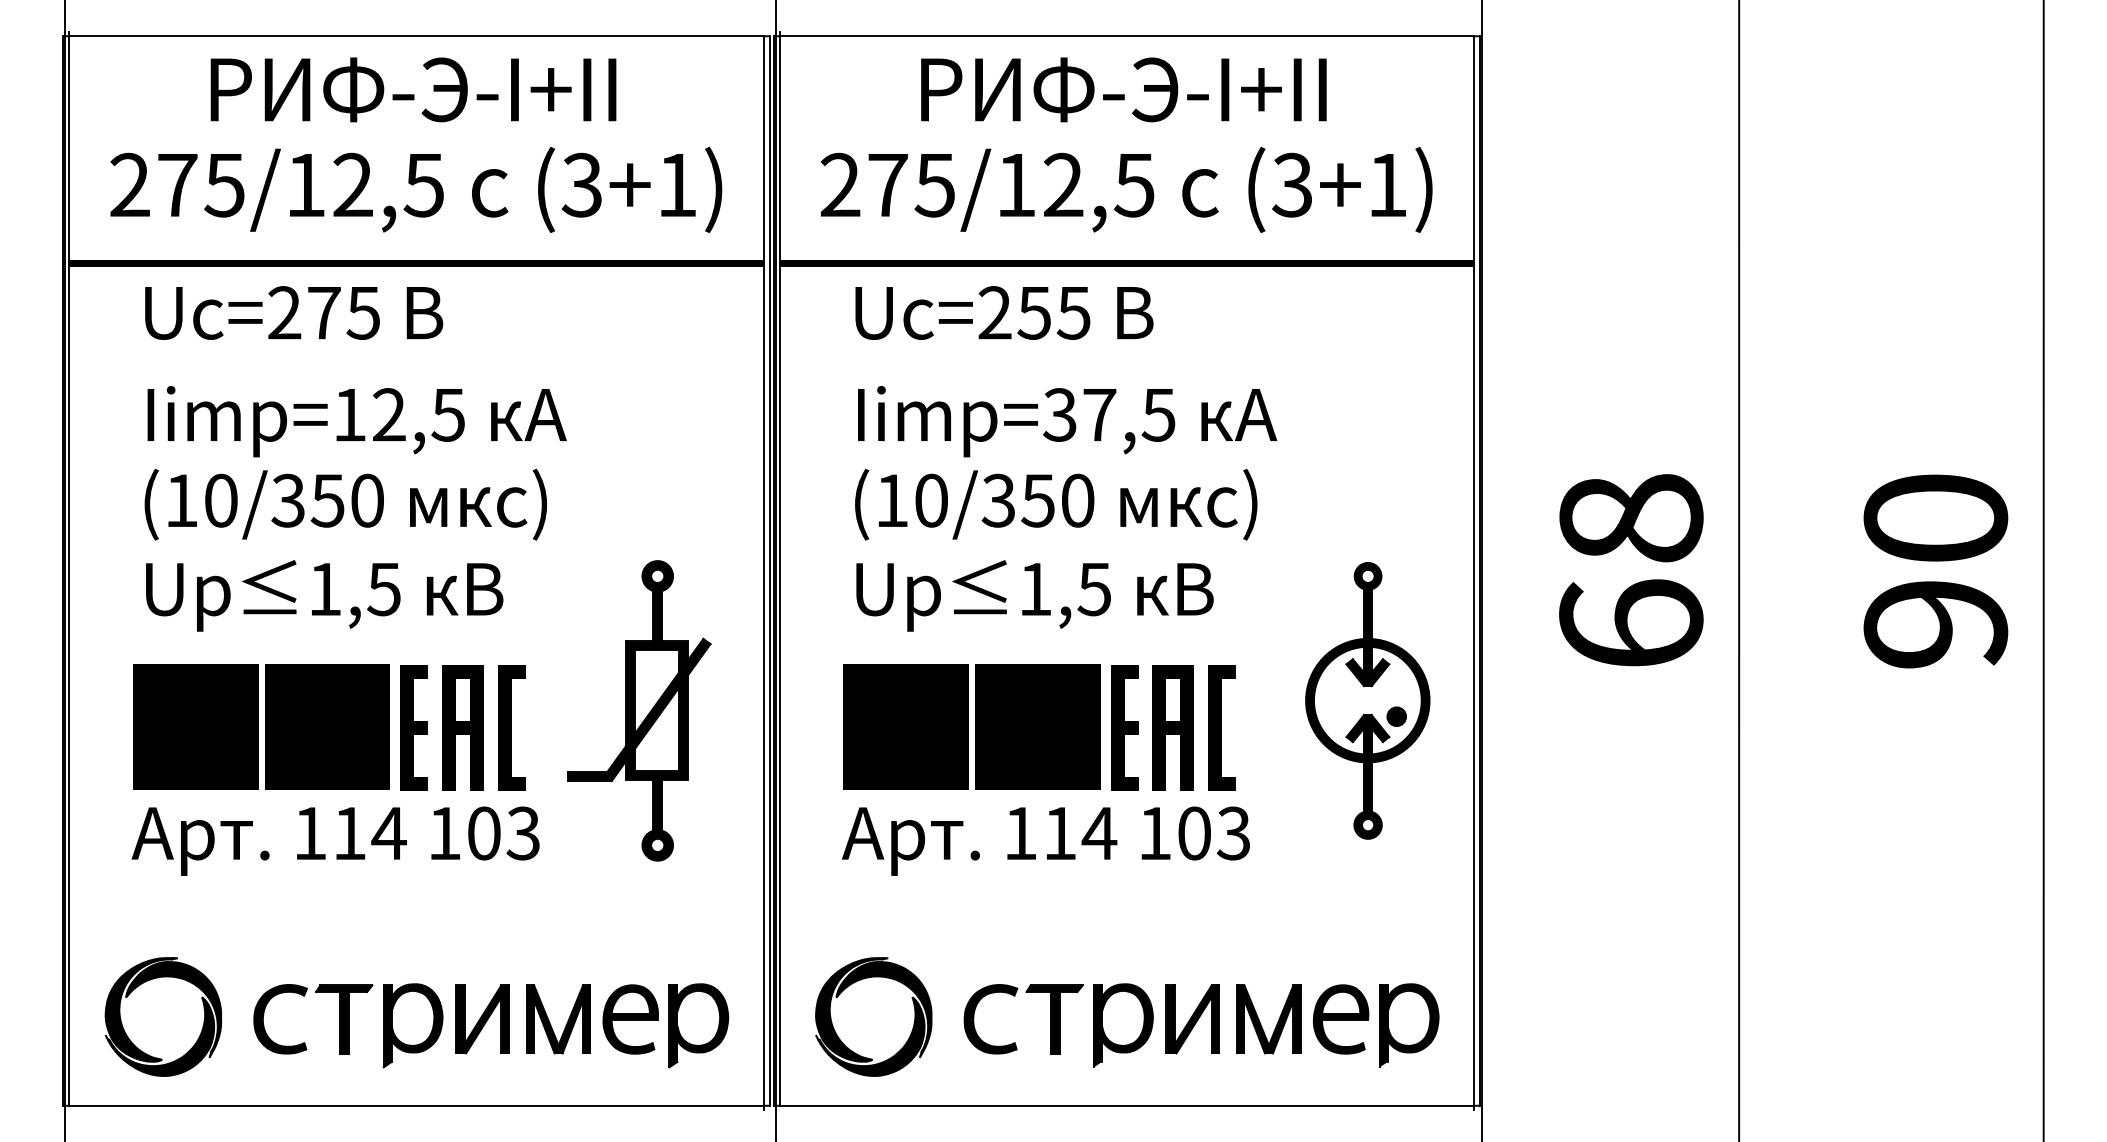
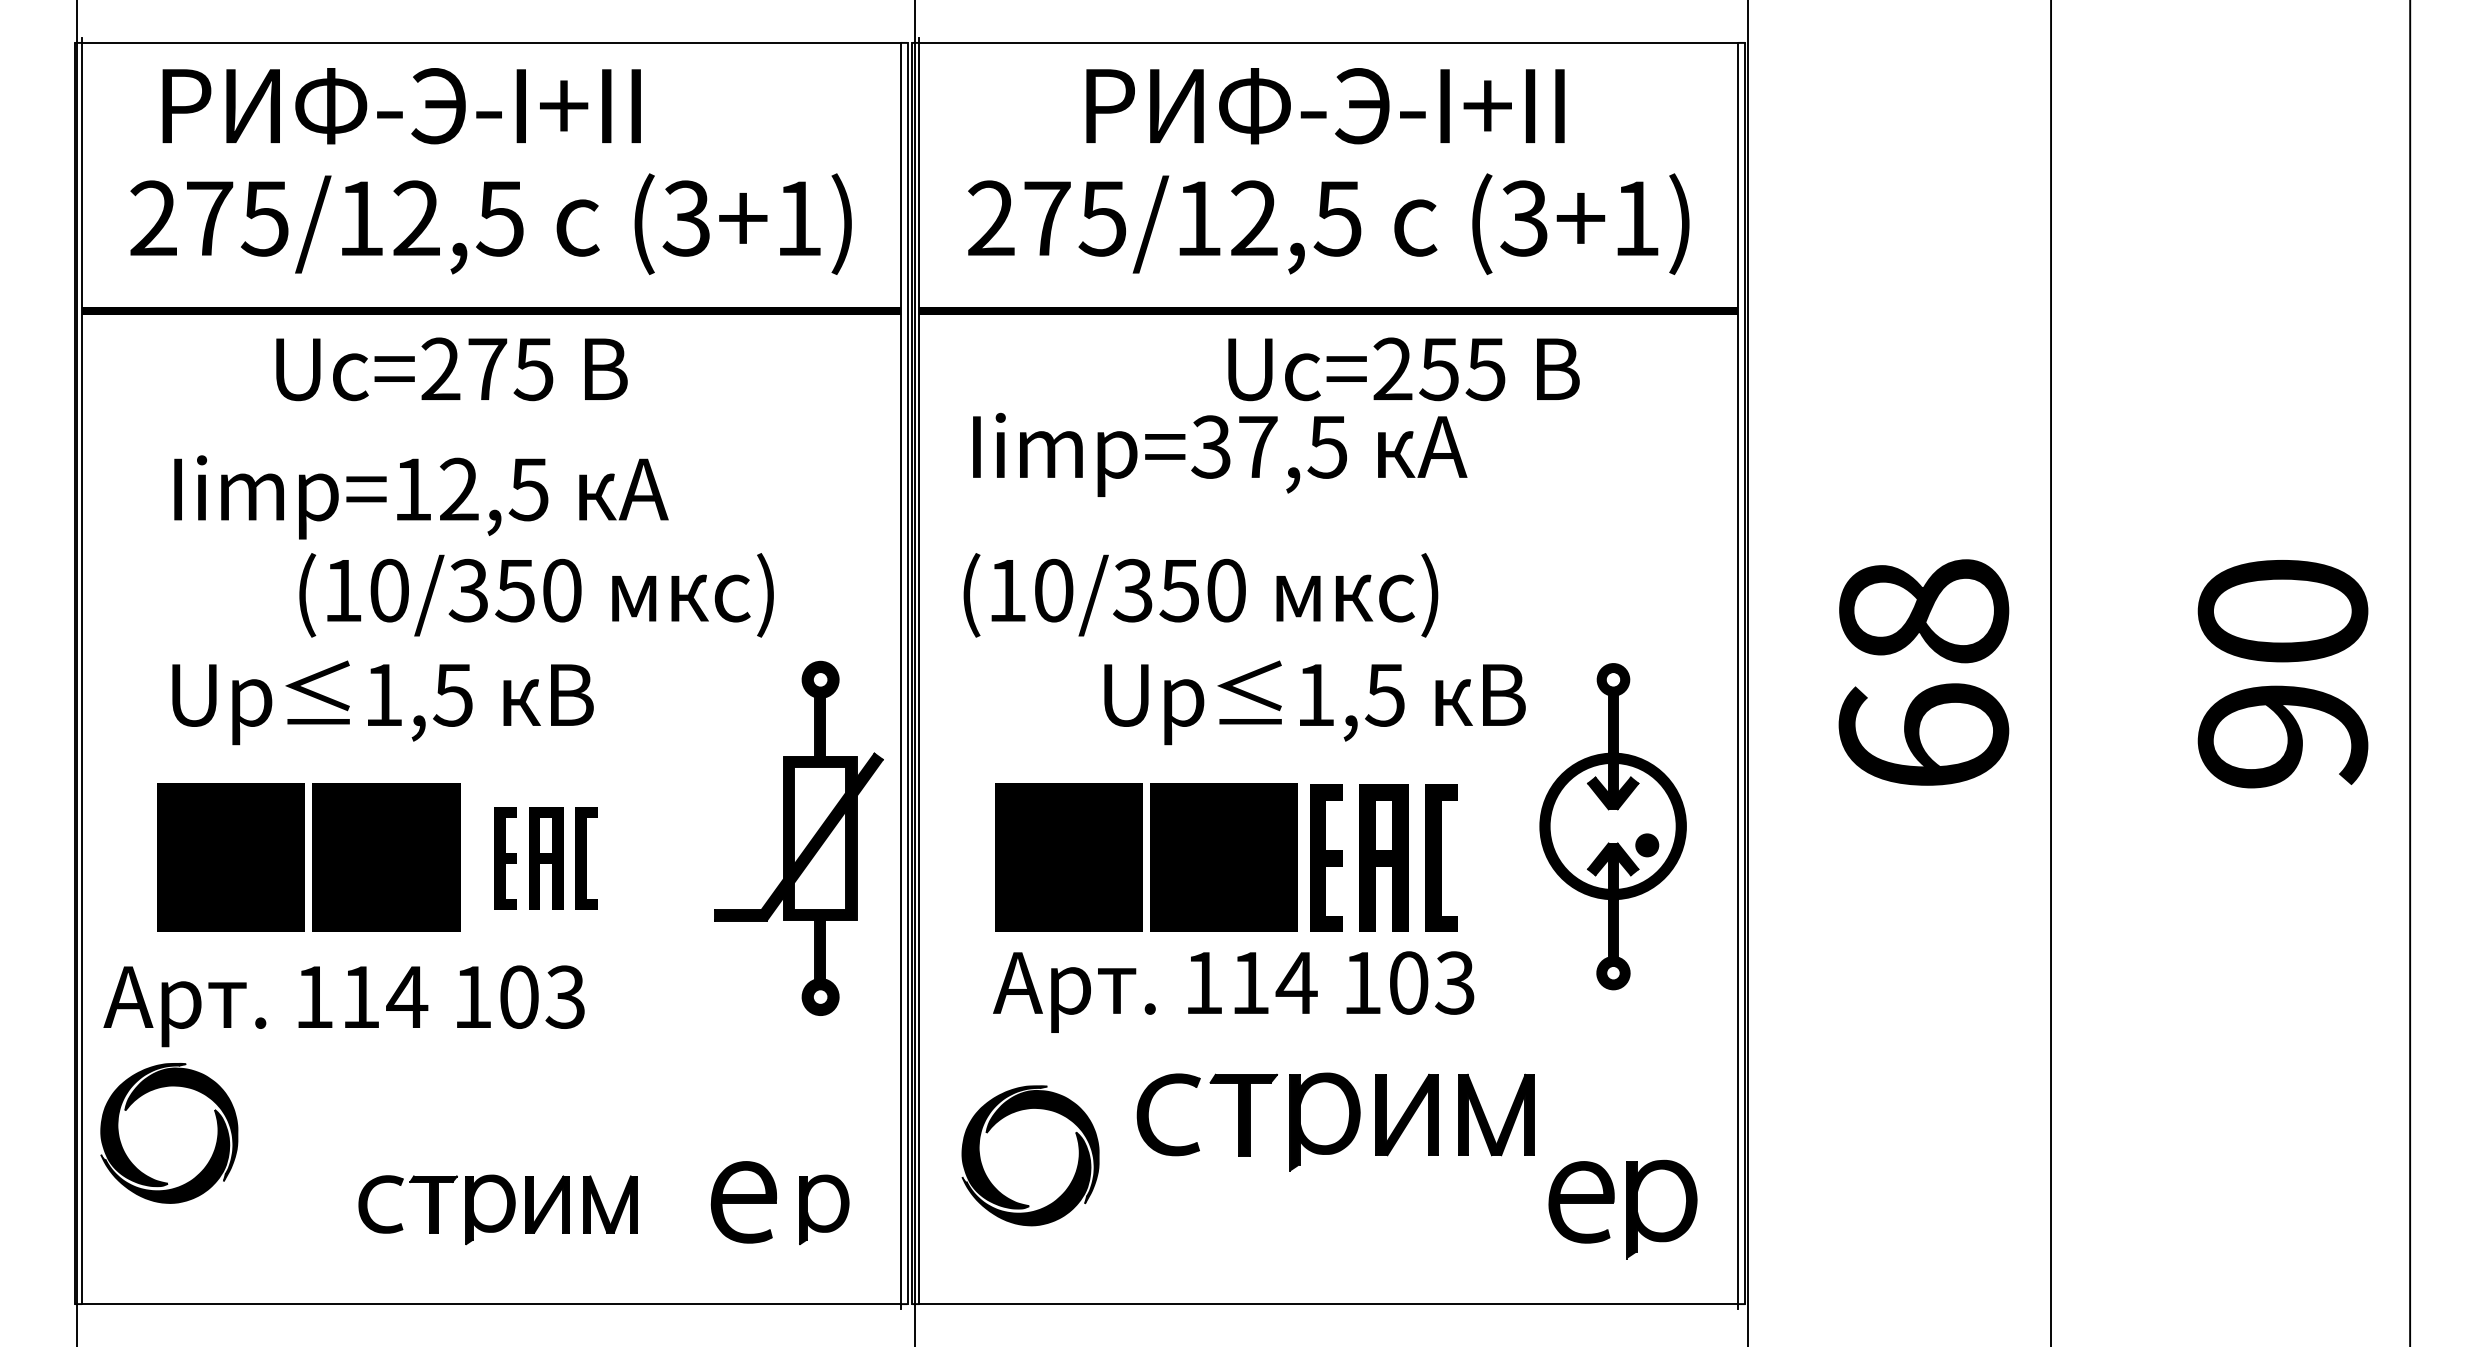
text: (413, 89) -> (401, 105), moved
text: (294, 312) -> (452, 368), moved
text: (1004, 312) -> (1404, 368), moved
text: (1067, 421) -> (1220, 454), moved
text: (345, 504) -> (536, 595), moved
text: (1056, 504) -> (1201, 595), moved
text: (1034, 595) -> (1314, 702), moved
part: (639, 710) -> (799, 837), moved
part: (462, 727) -> (545, 858), size x0.7
text: (335, 840) -> (343, 1005), moved
part: (162, 1016) -> (168, 1132), moved
part: (873, 1016) -> (1030, 1155), moved
part: (421, 1025) -> (497, 1209), size x0.7
part: (698, 1025) -> (823, 1209), size x0.7
part: (1132, 1025) -> (1335, 1122), moved

